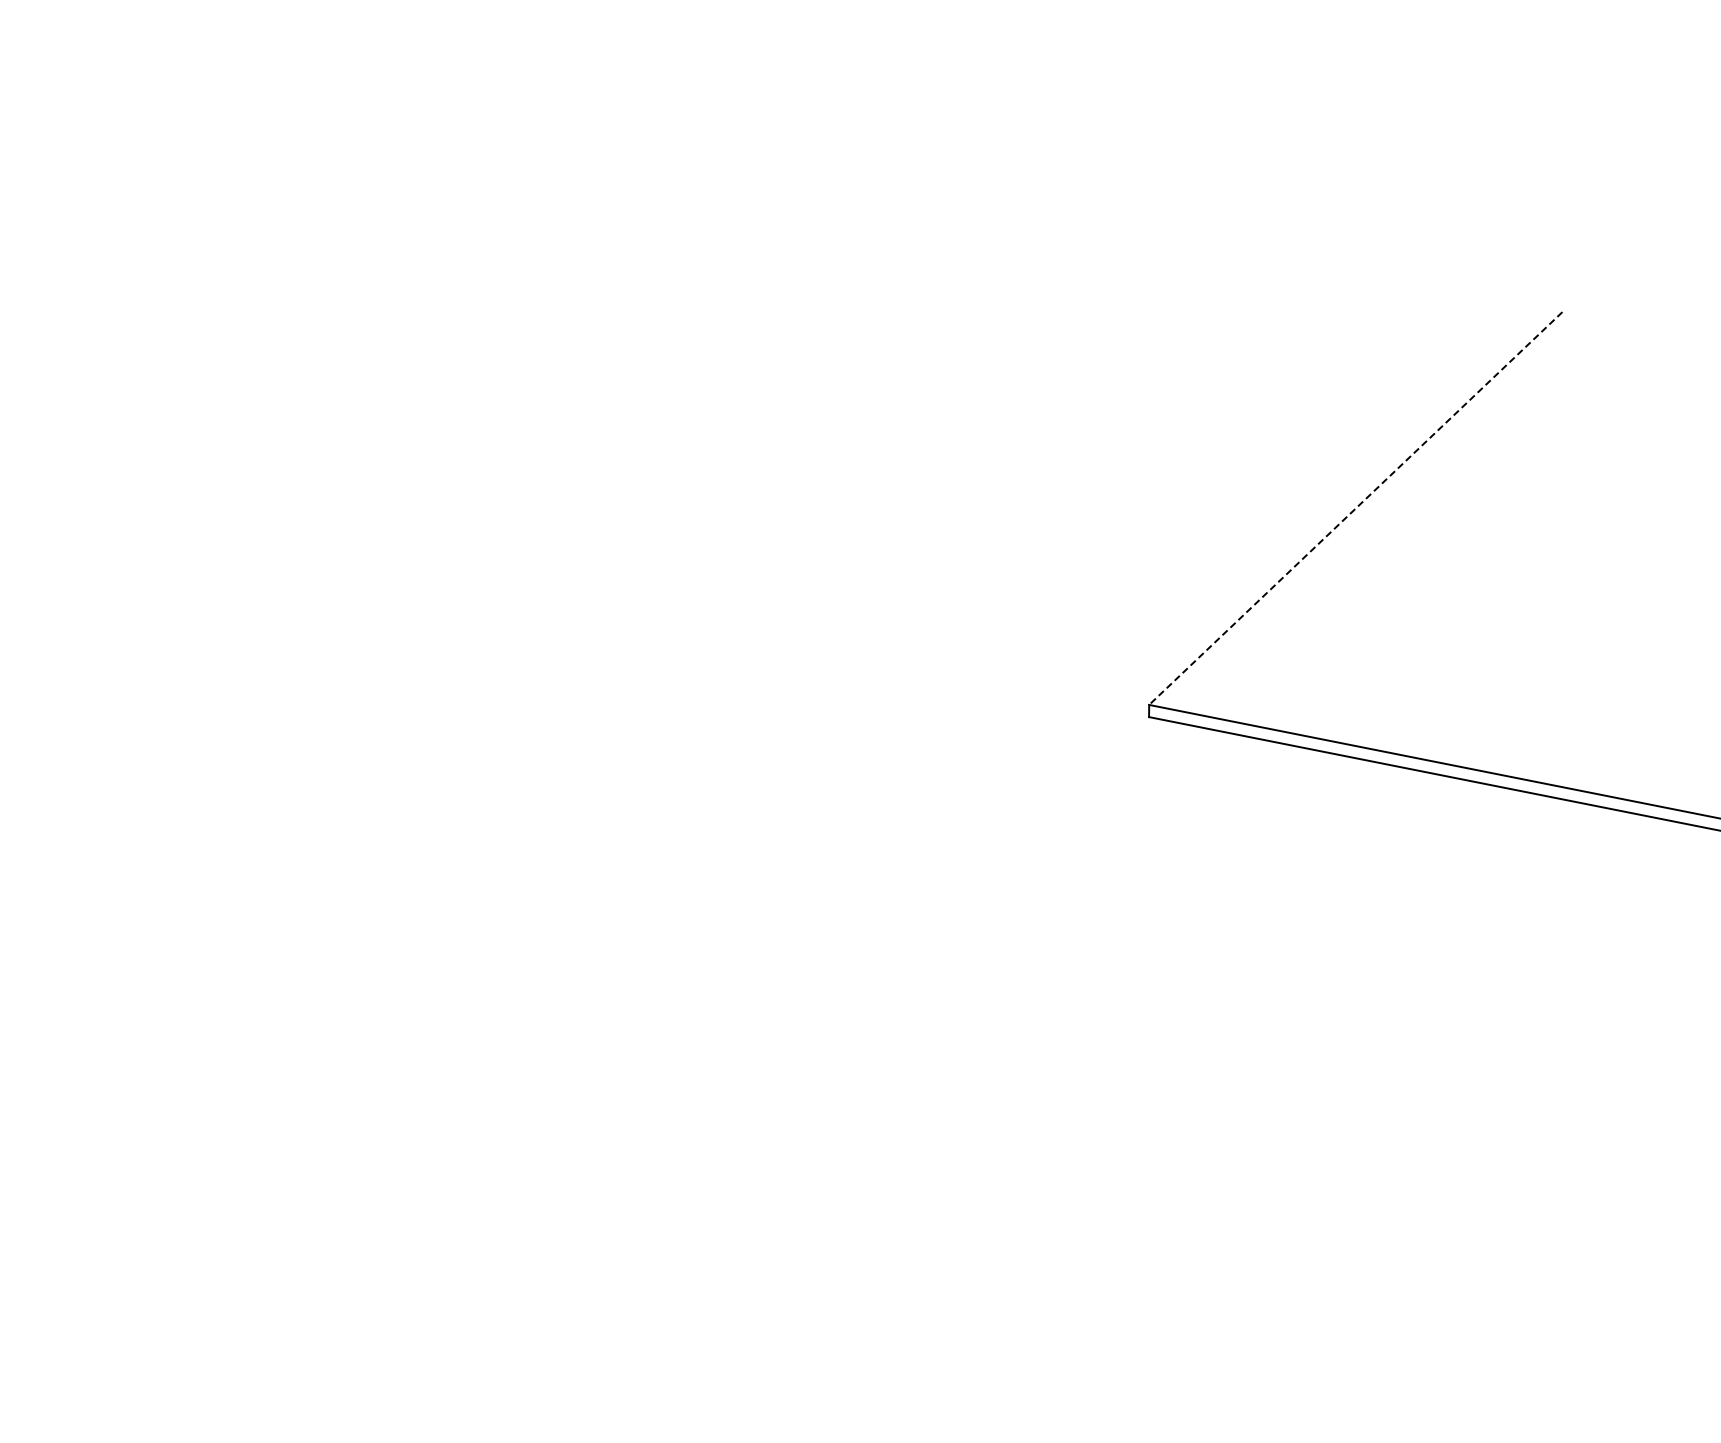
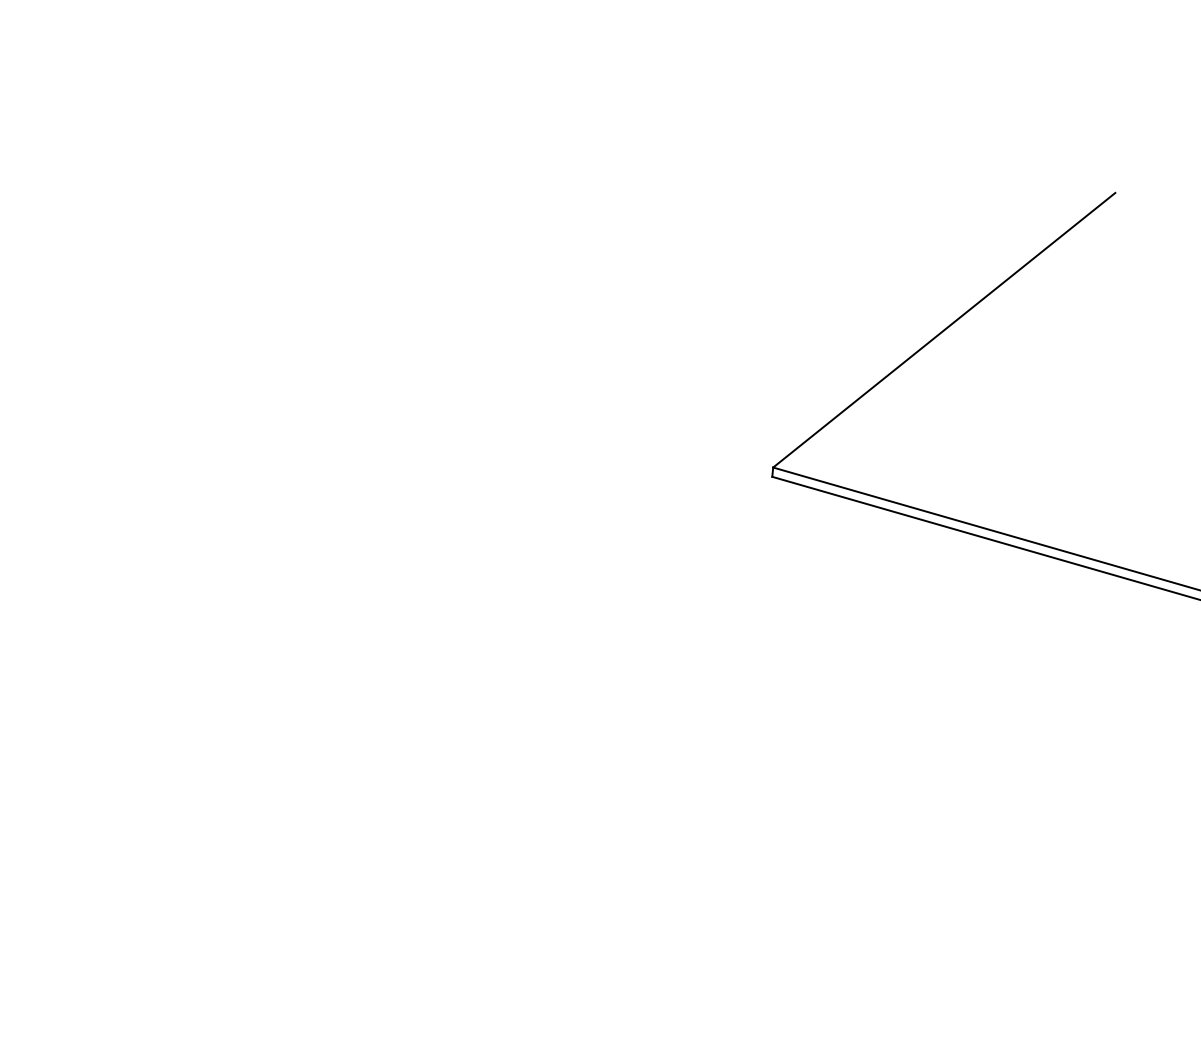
line: (1355, 508) -> (944, 330), dashed -> solid

